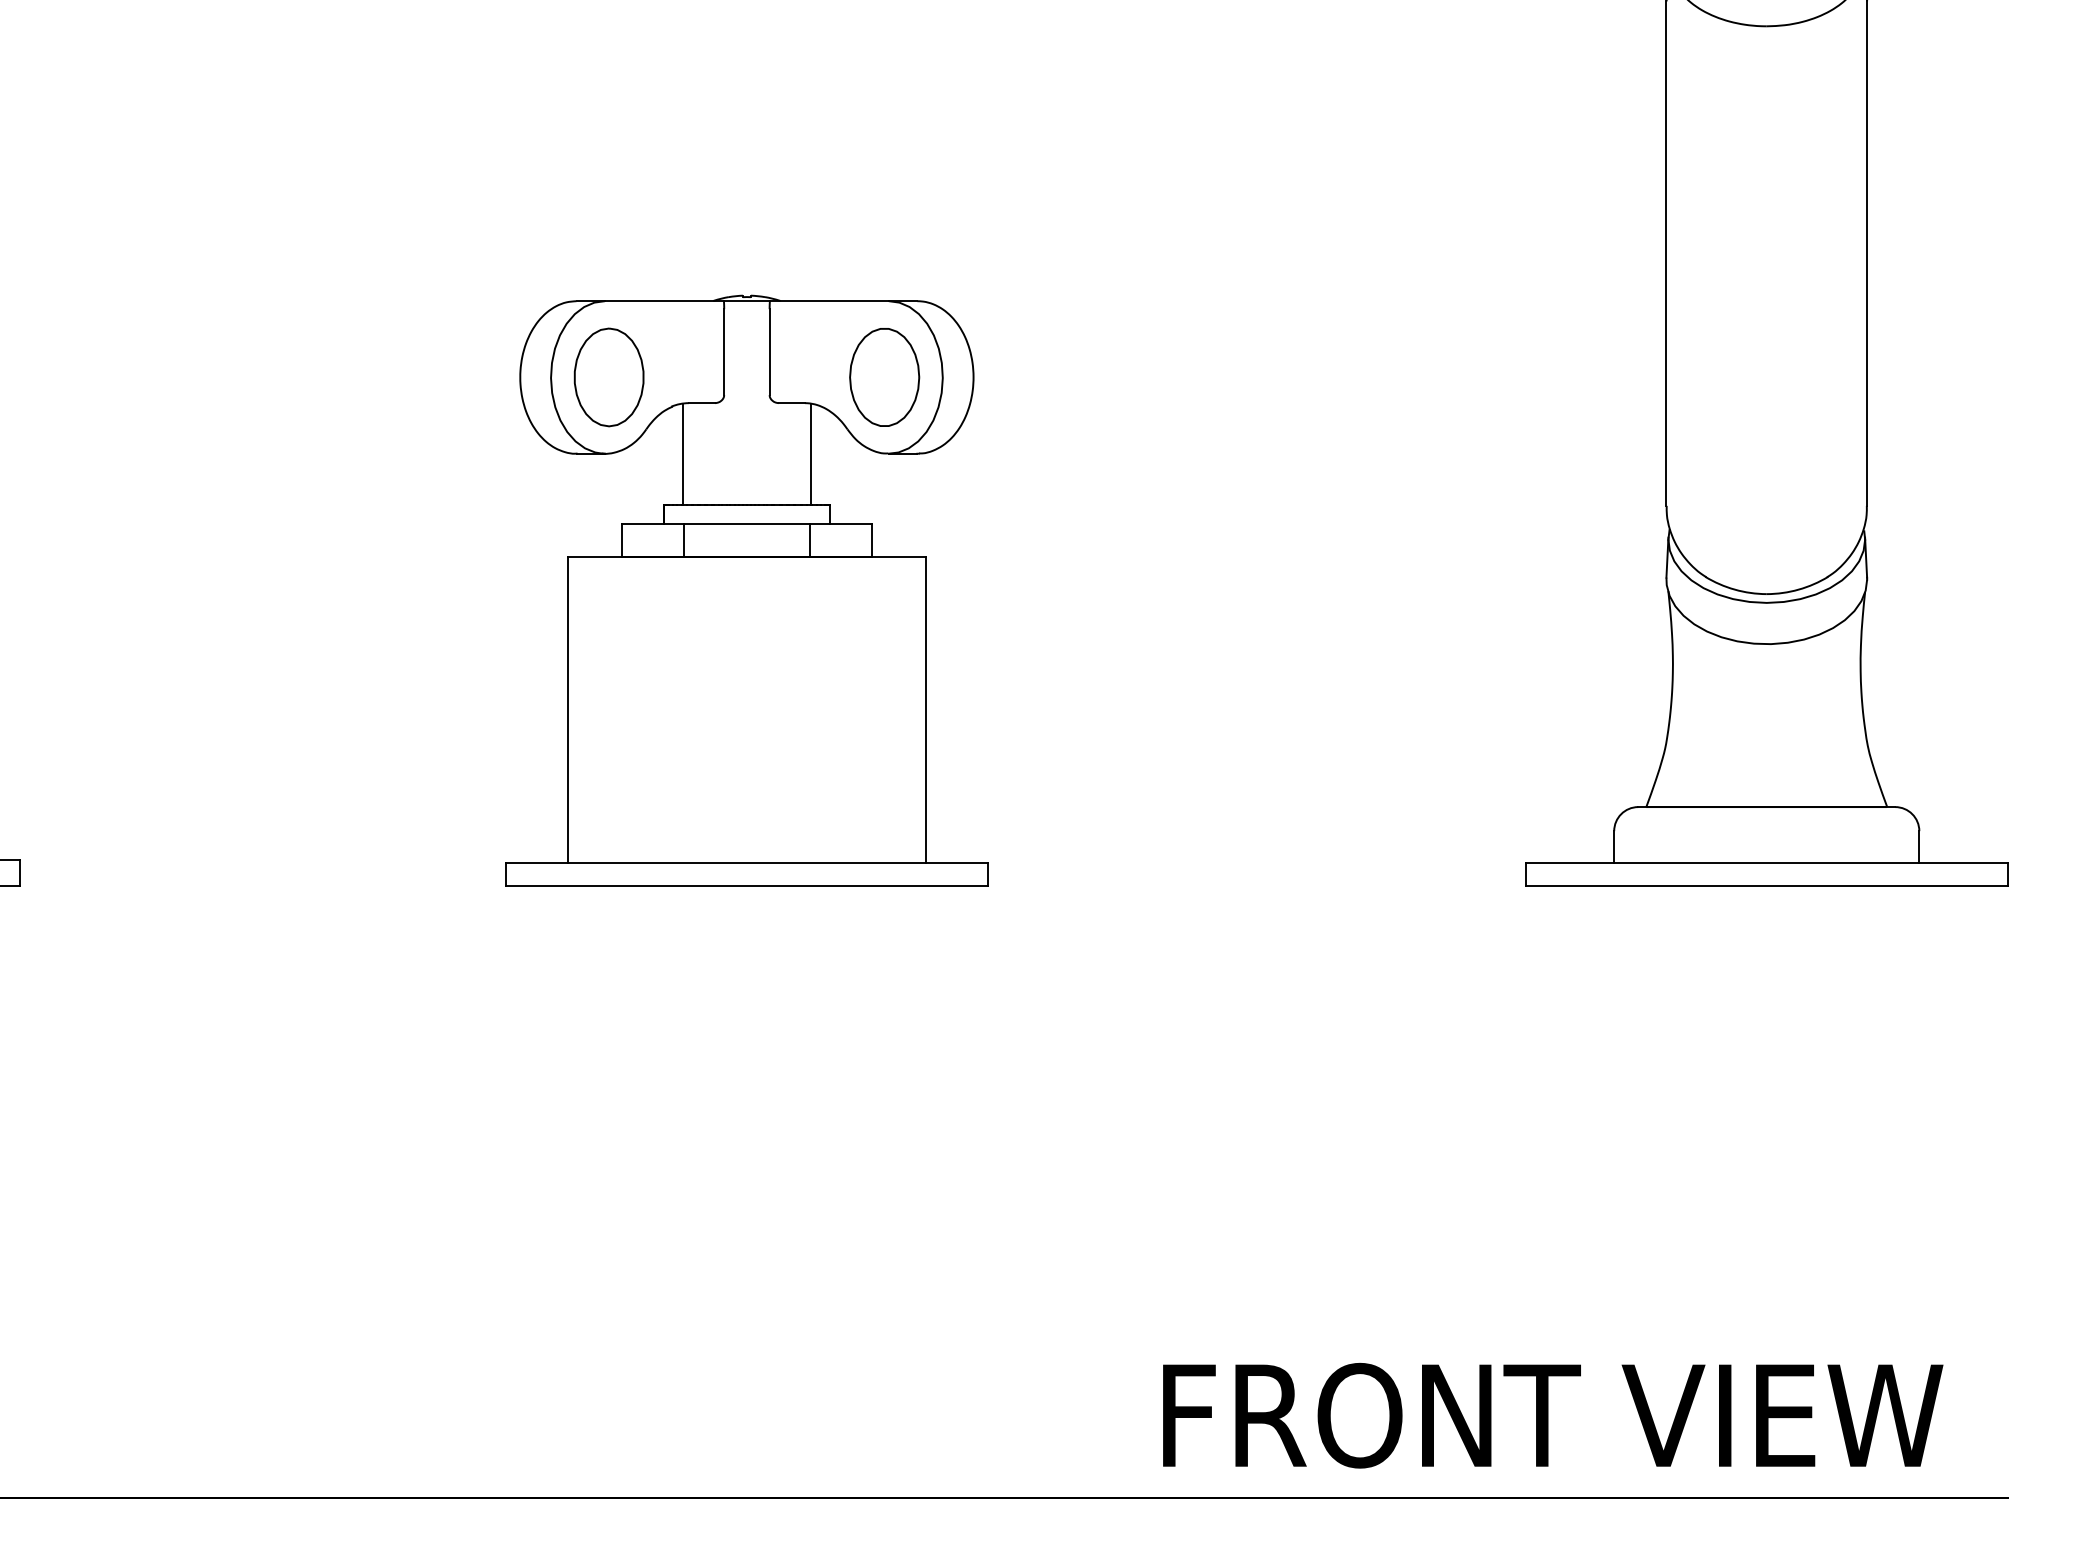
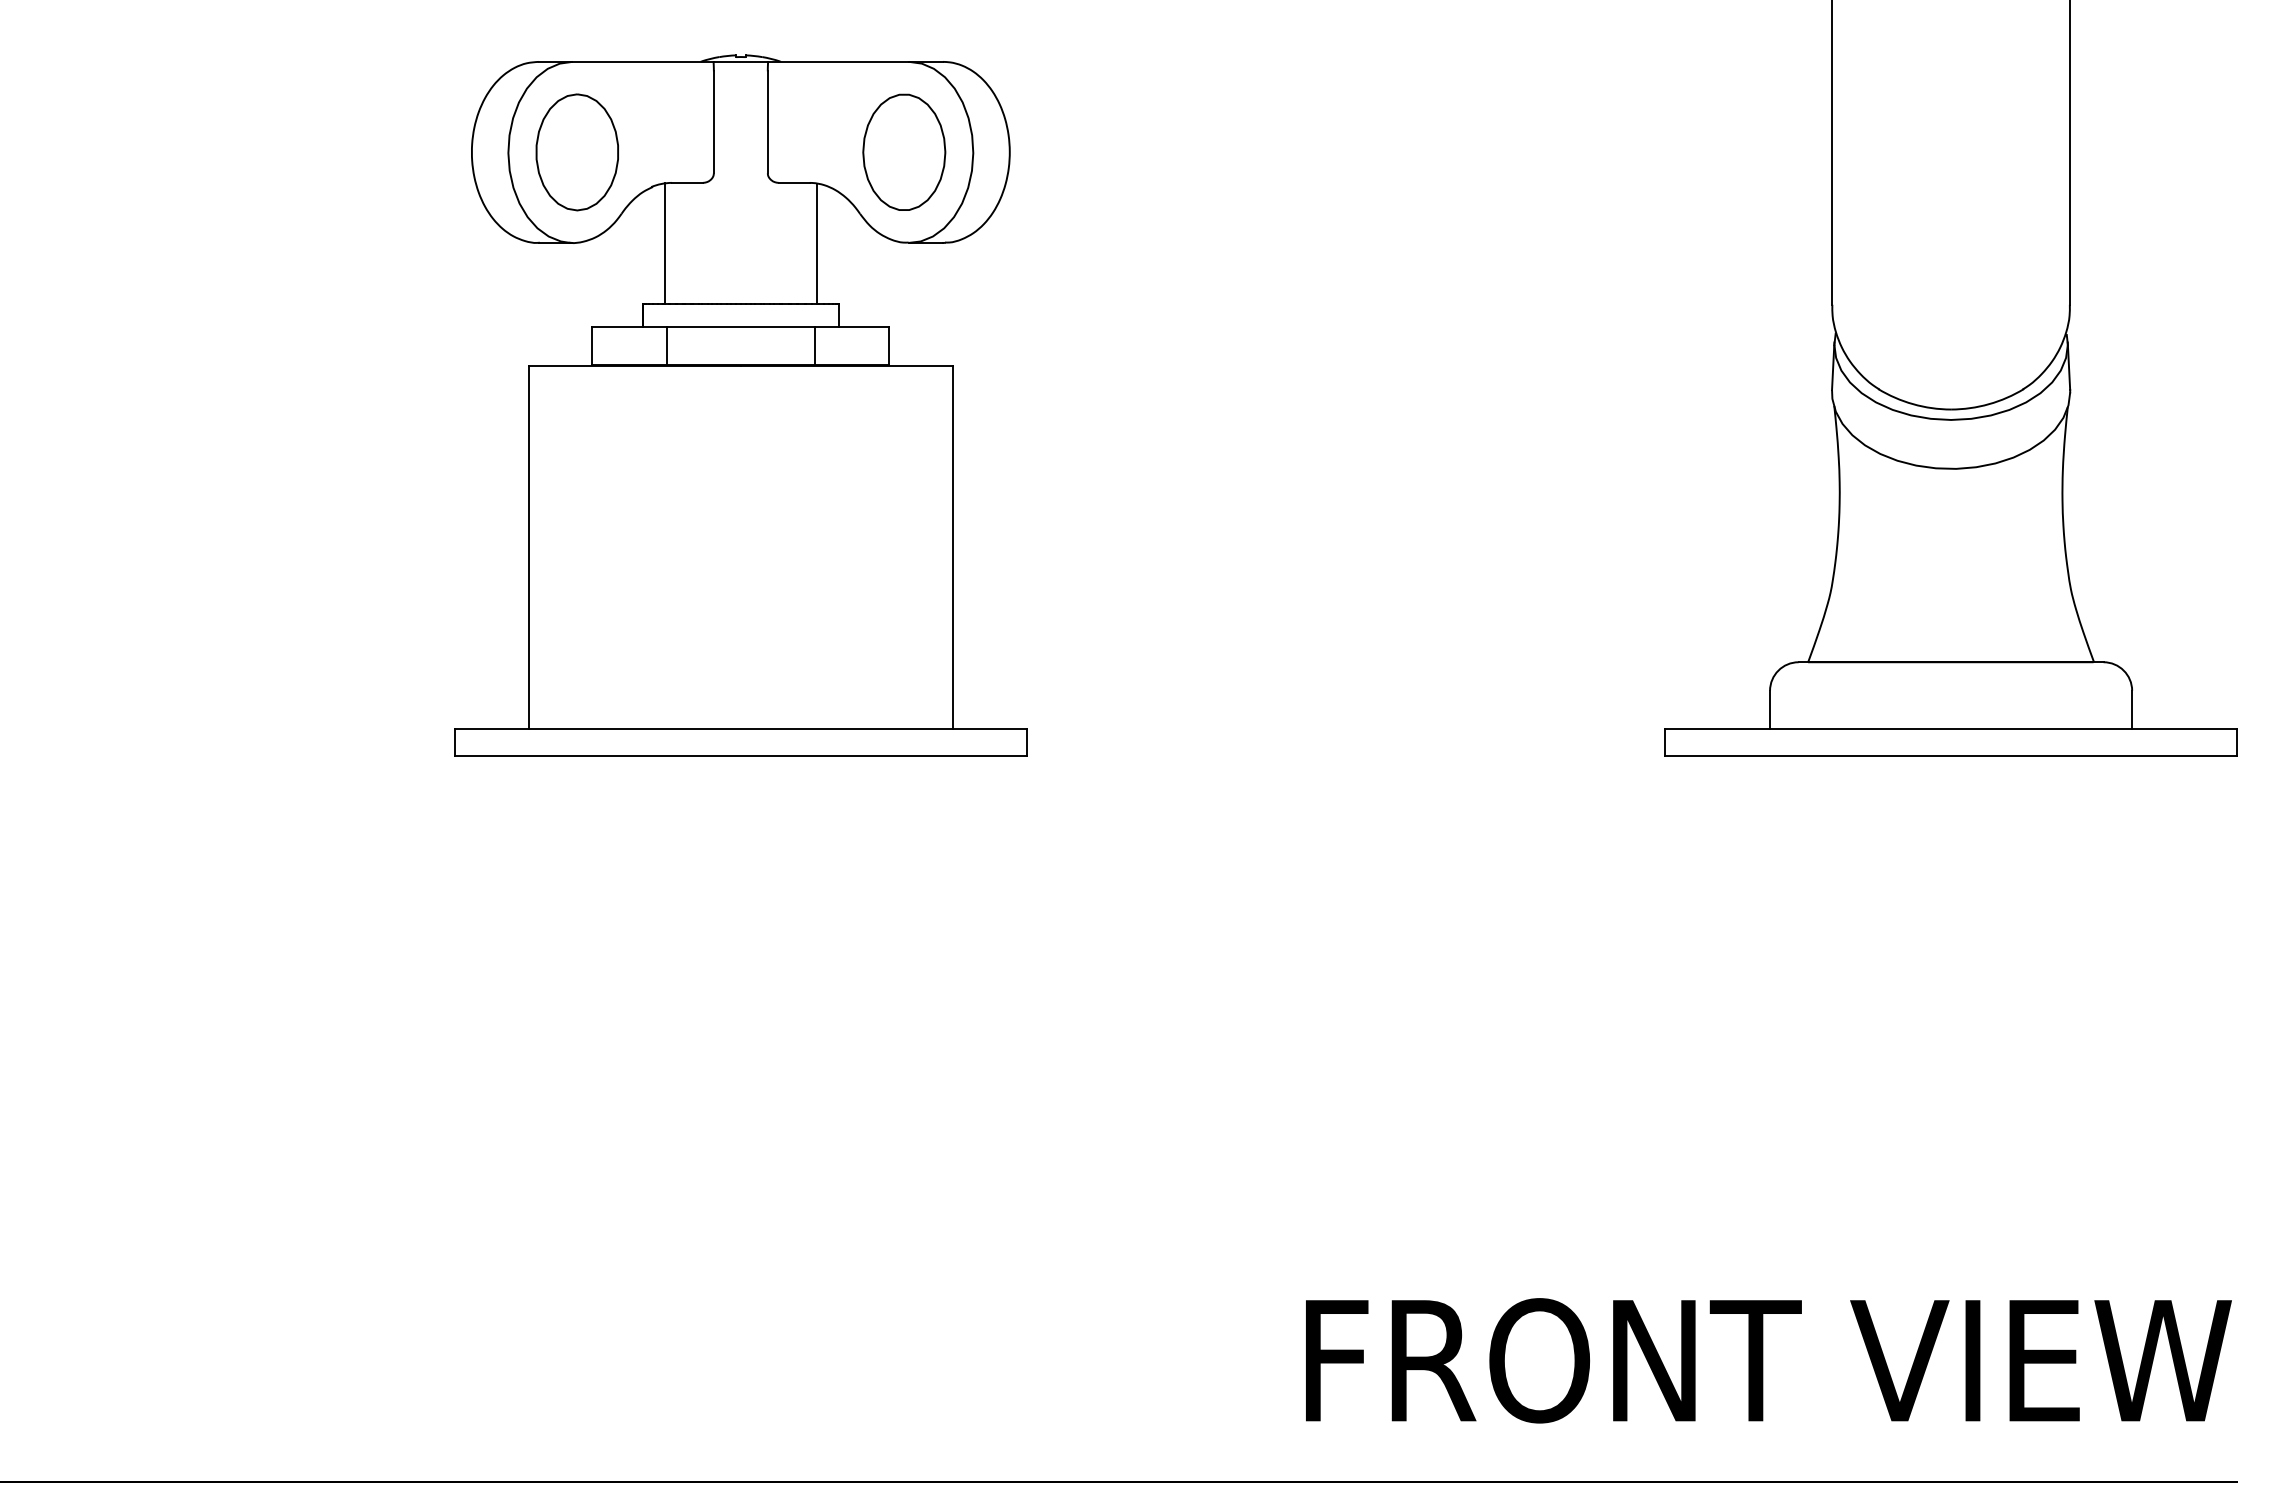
text: (1553, 1415) -> (1769, 1360), moved

